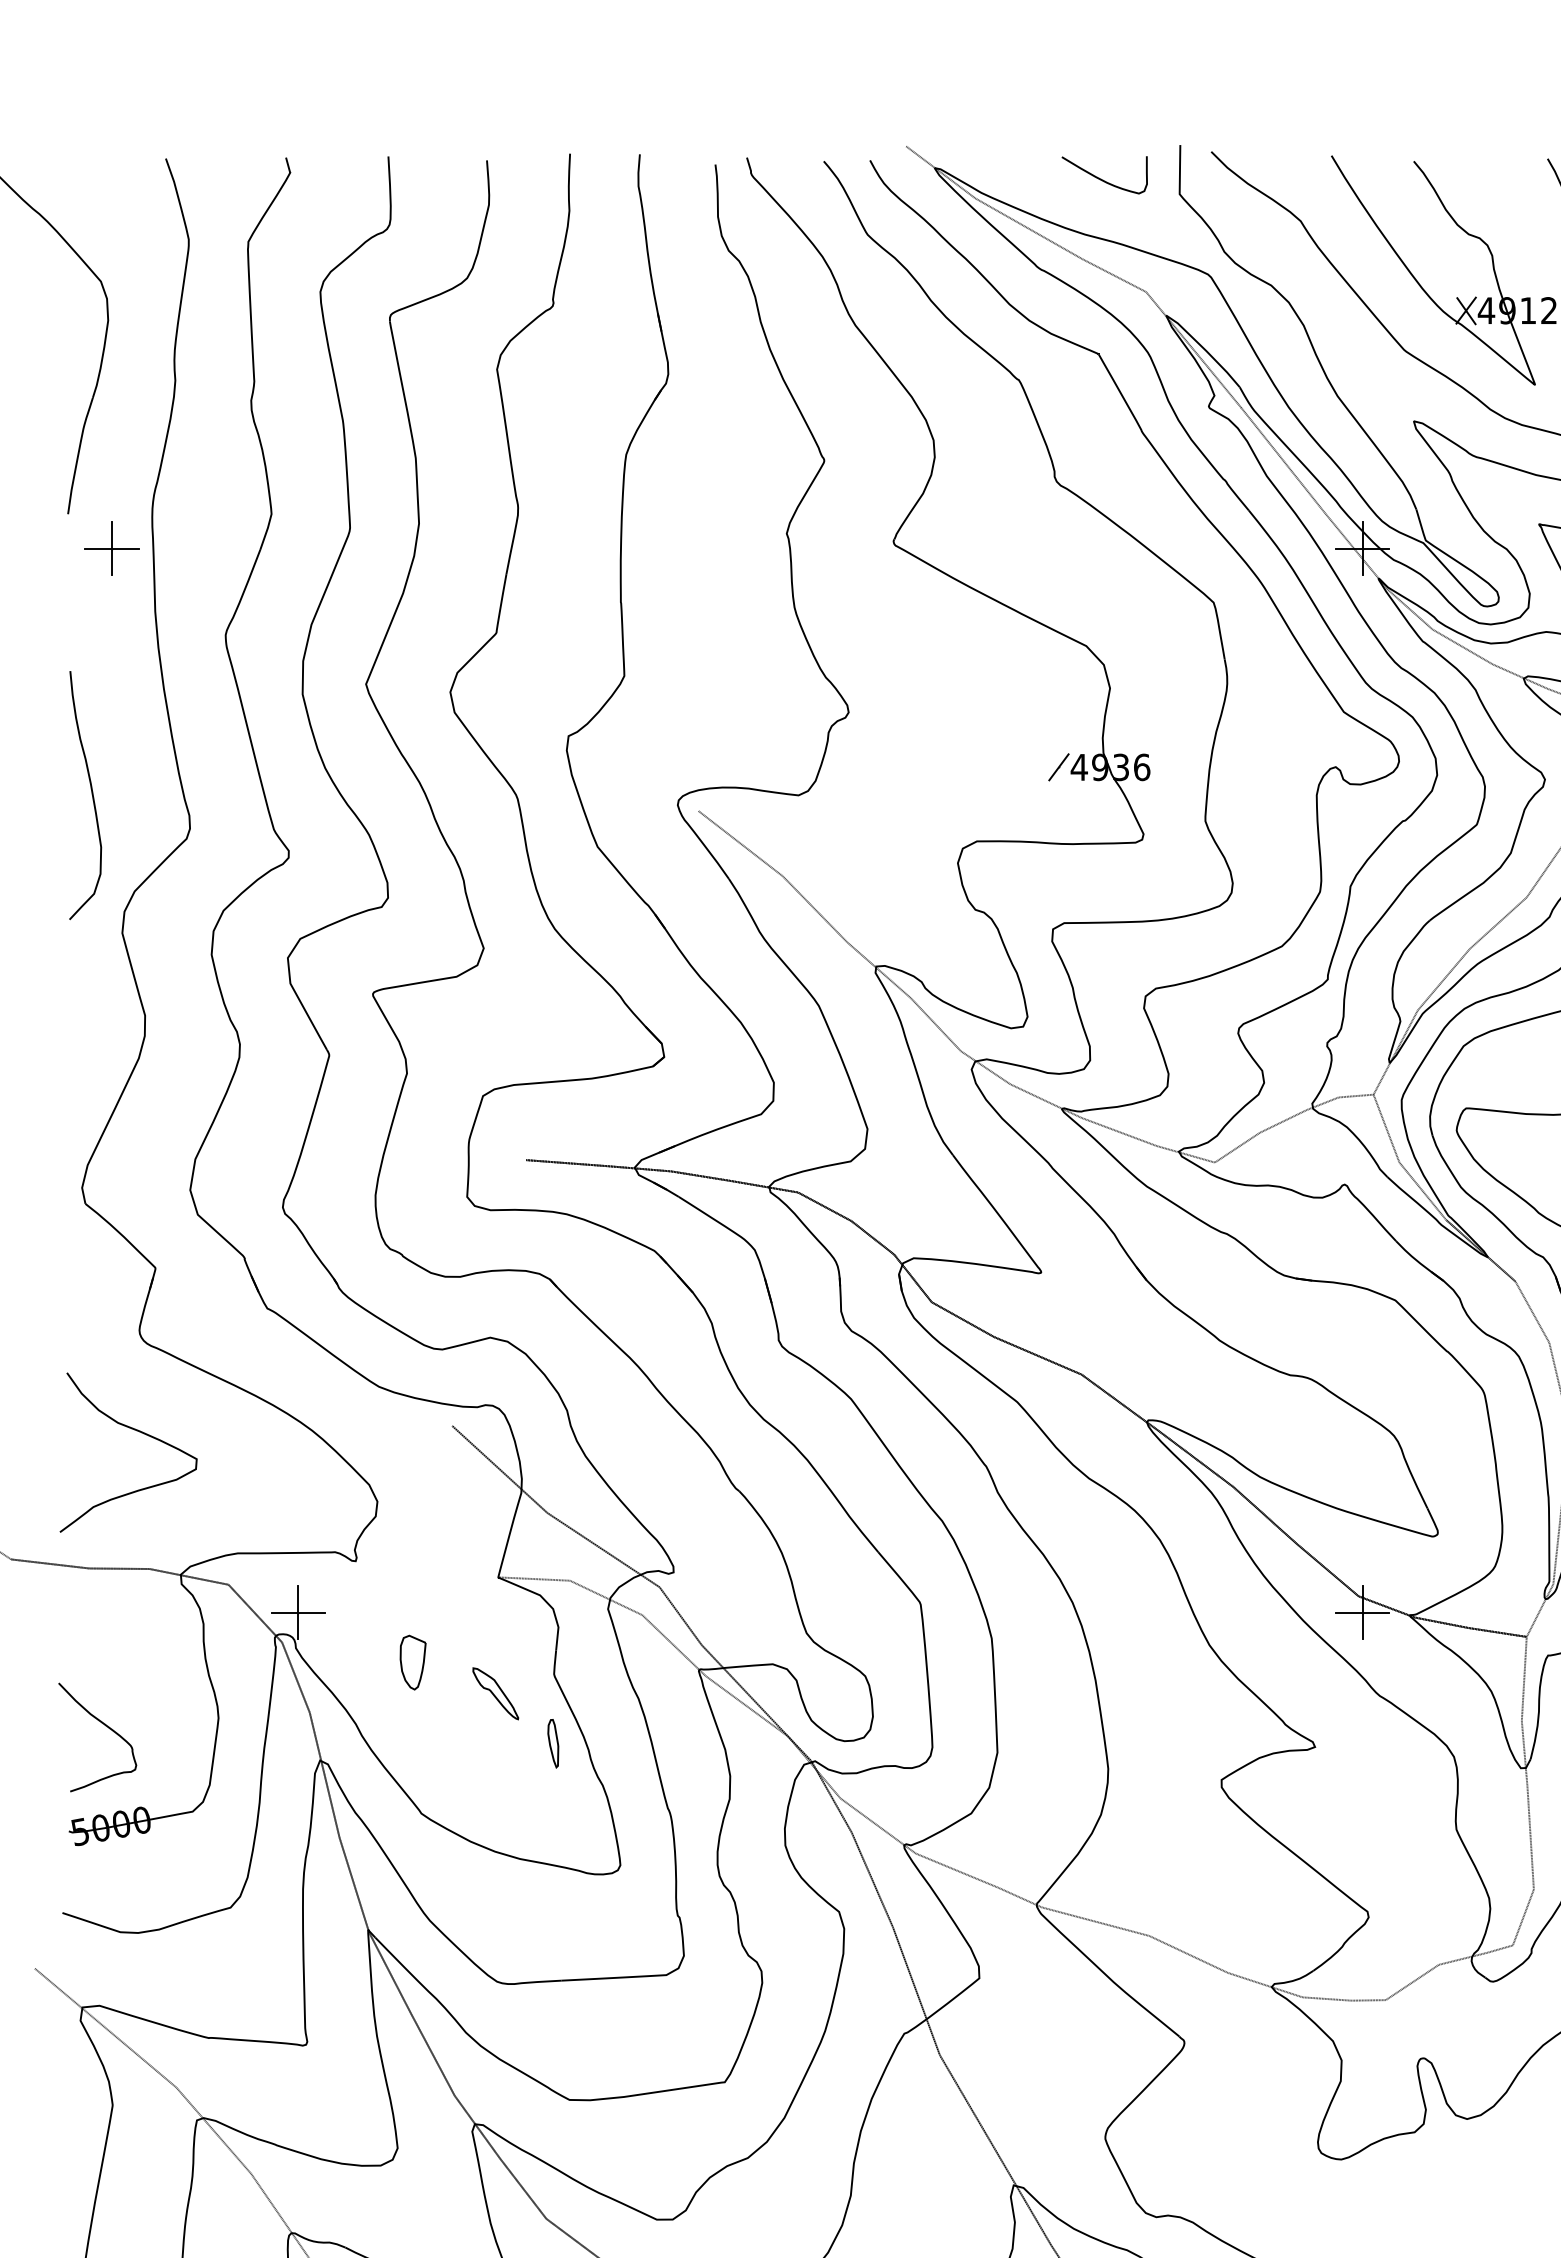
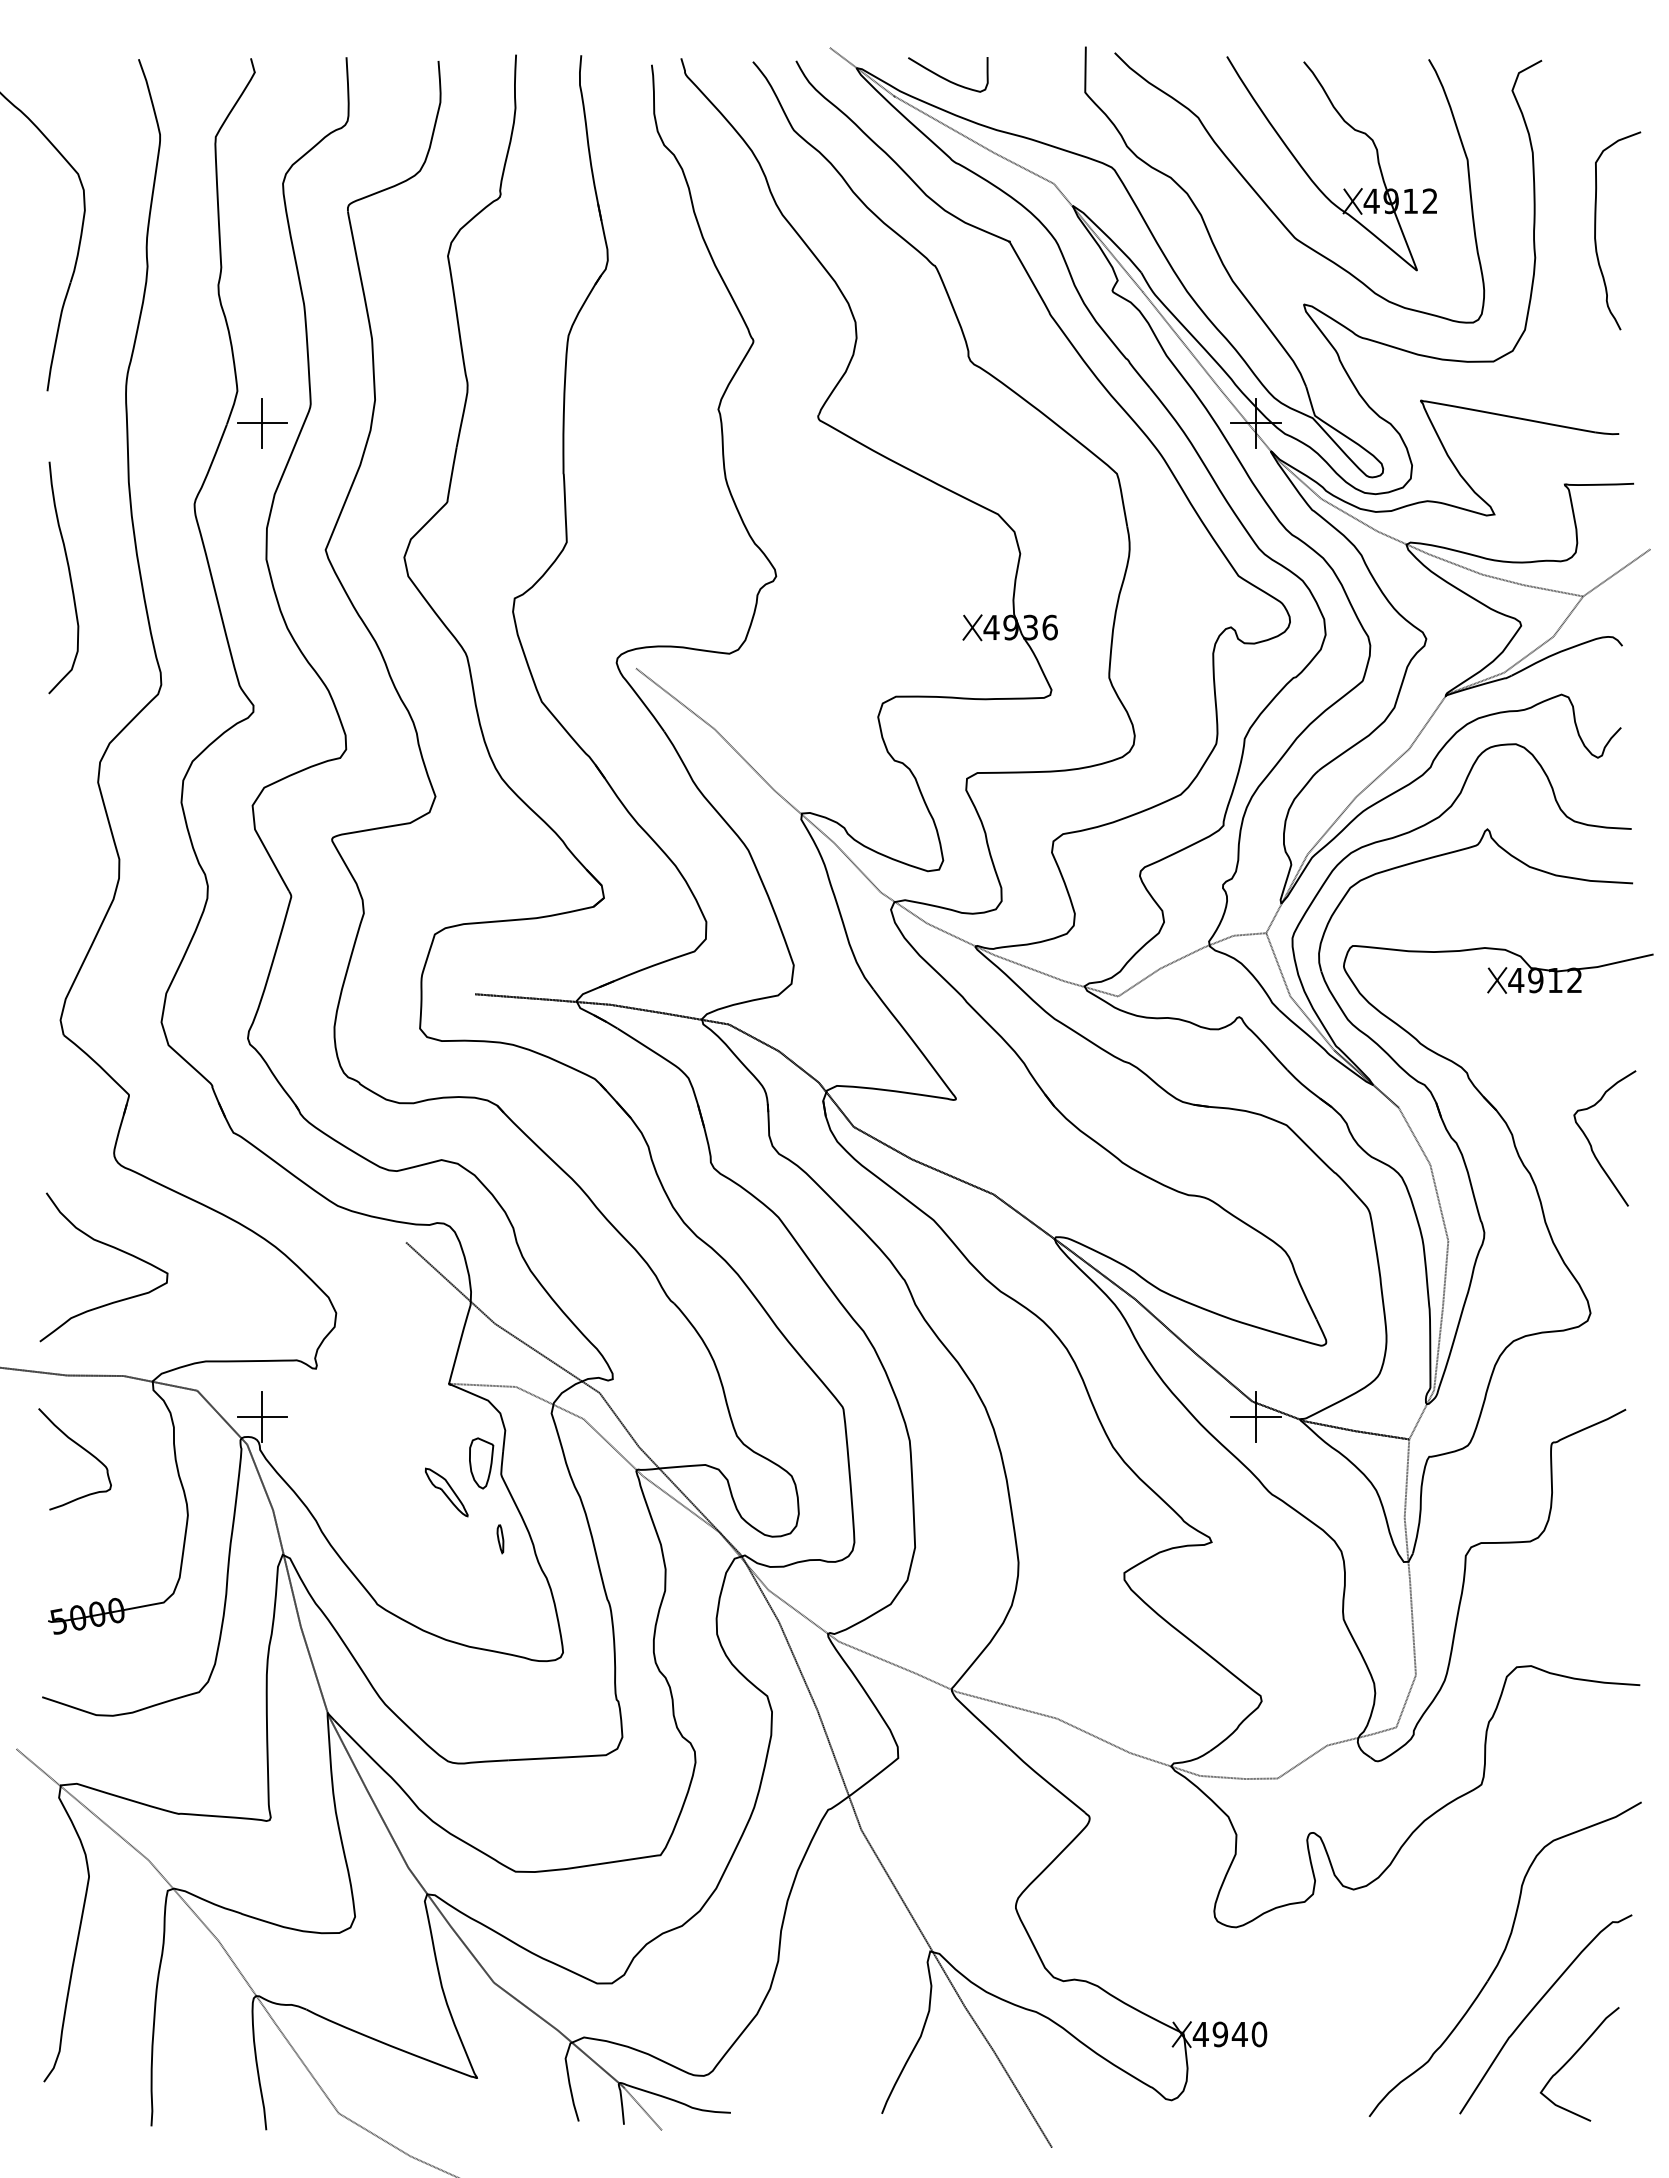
curve: (1102, 179) -> (946, 78), moved
part: (112, 548) -> (262, 423), moved
line: (1058, 767) -> (972, 627), added
curve: (91, 795) -> (69, 577), moved
part: (413, 1662) -> (481, 1463), moved
curve: (104, 1725) -> (81, 1448), moved
part: (553, 1744) -> (500, 1539), size x0.62

